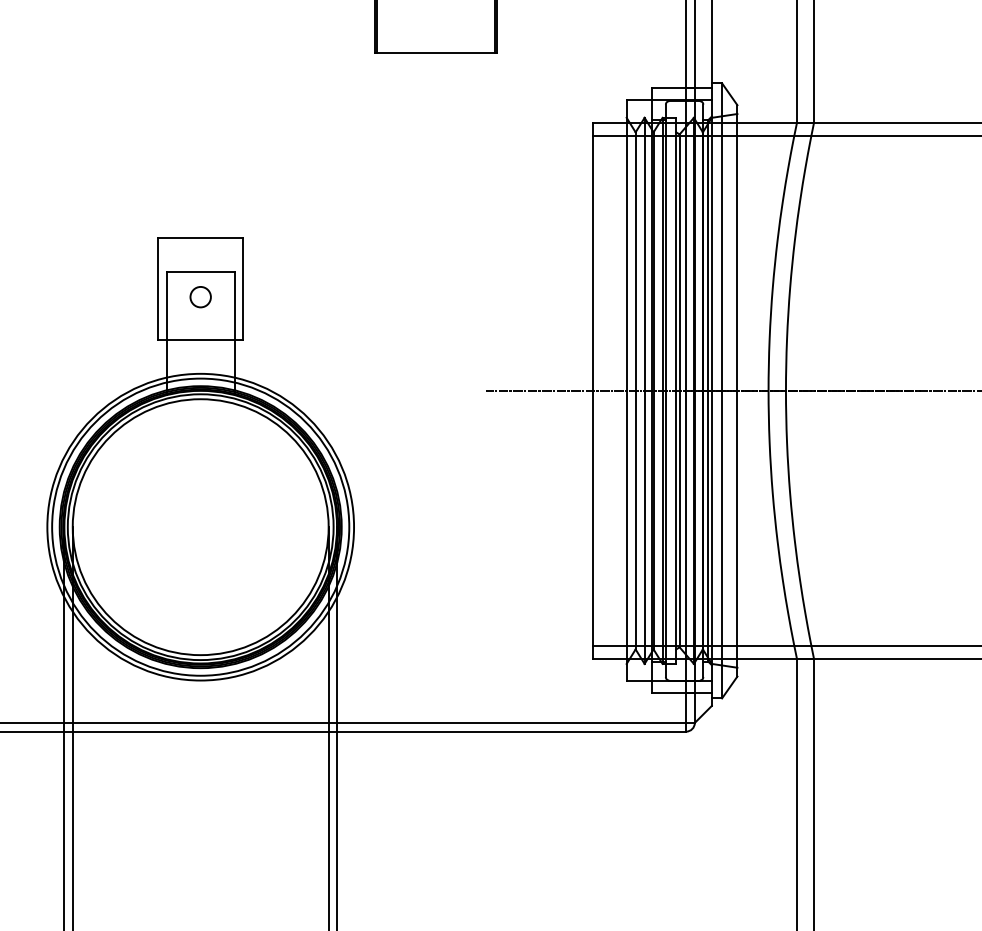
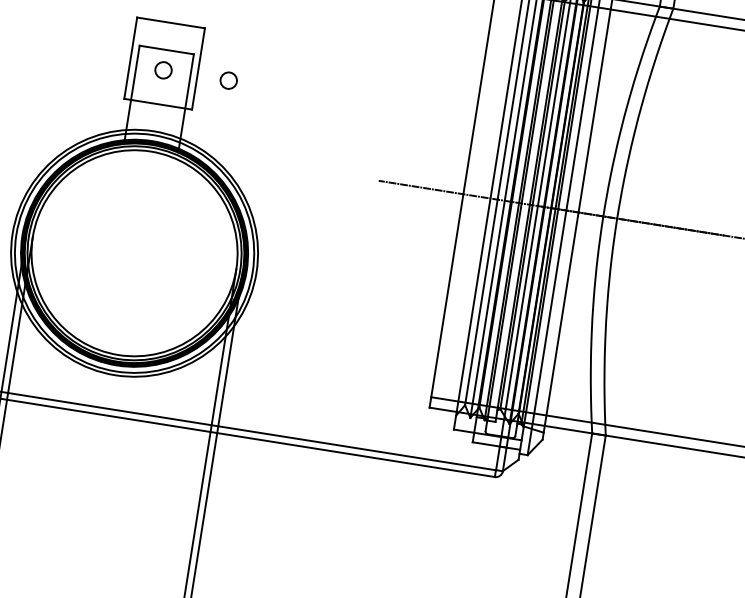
circle: (282, 297) -> (228, 80), added

